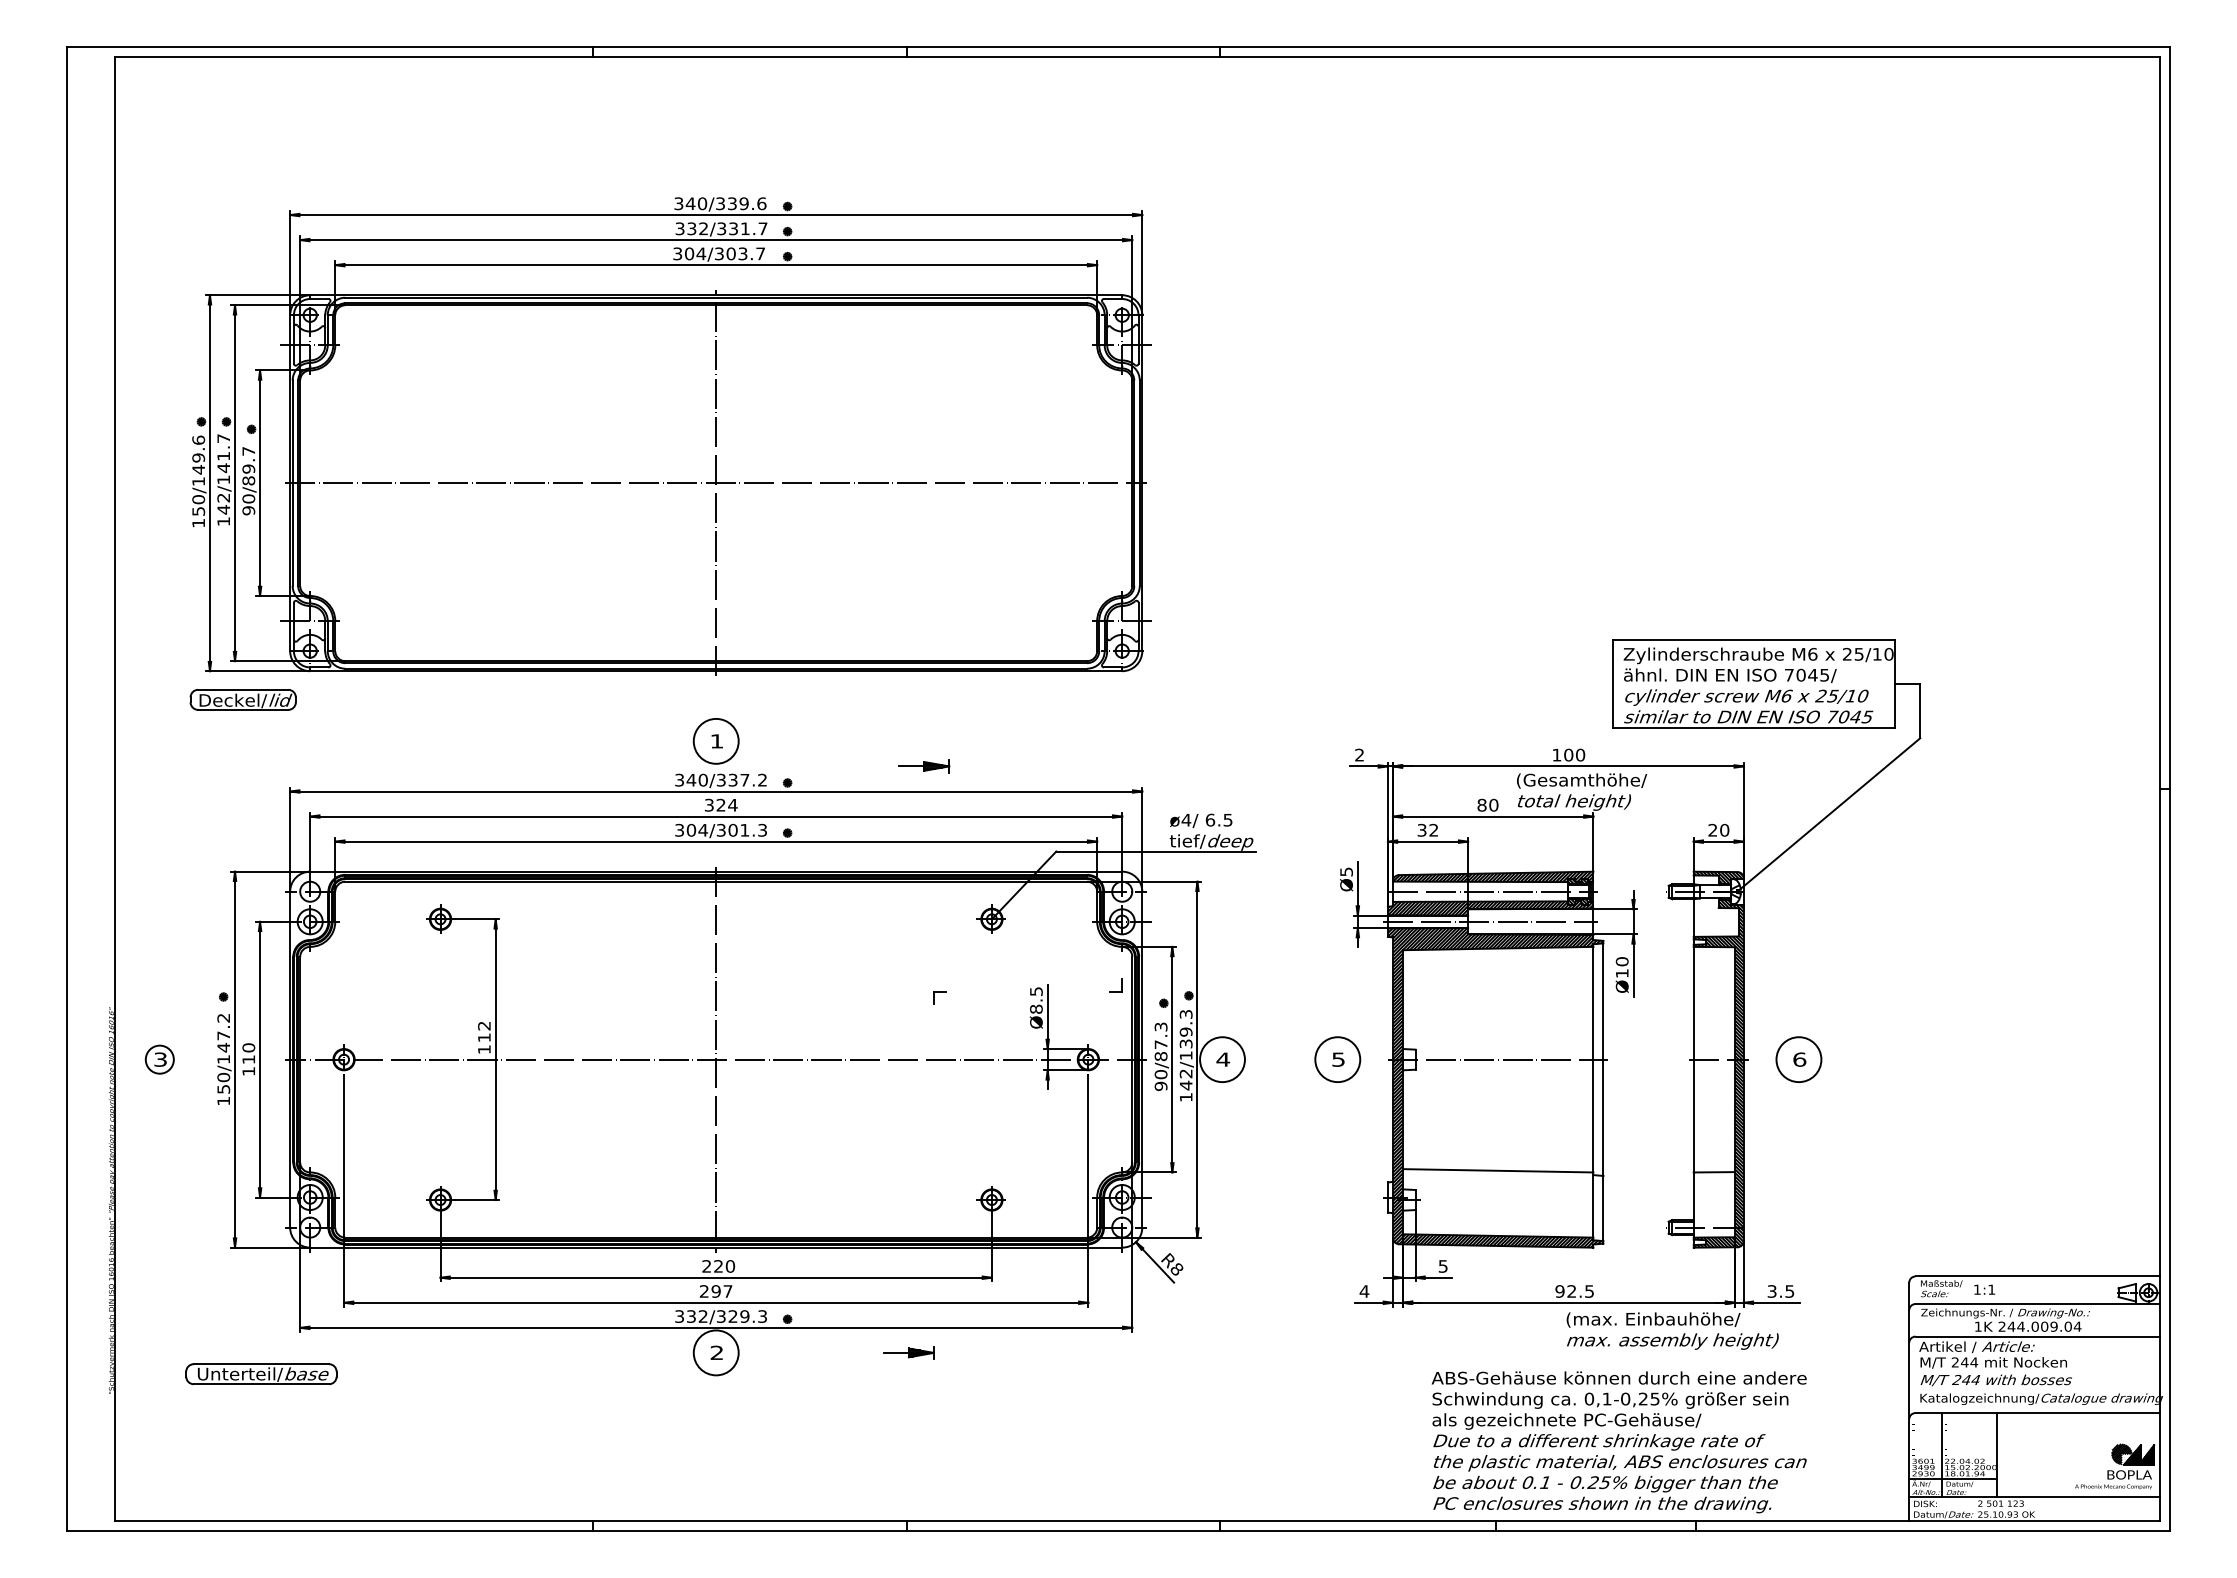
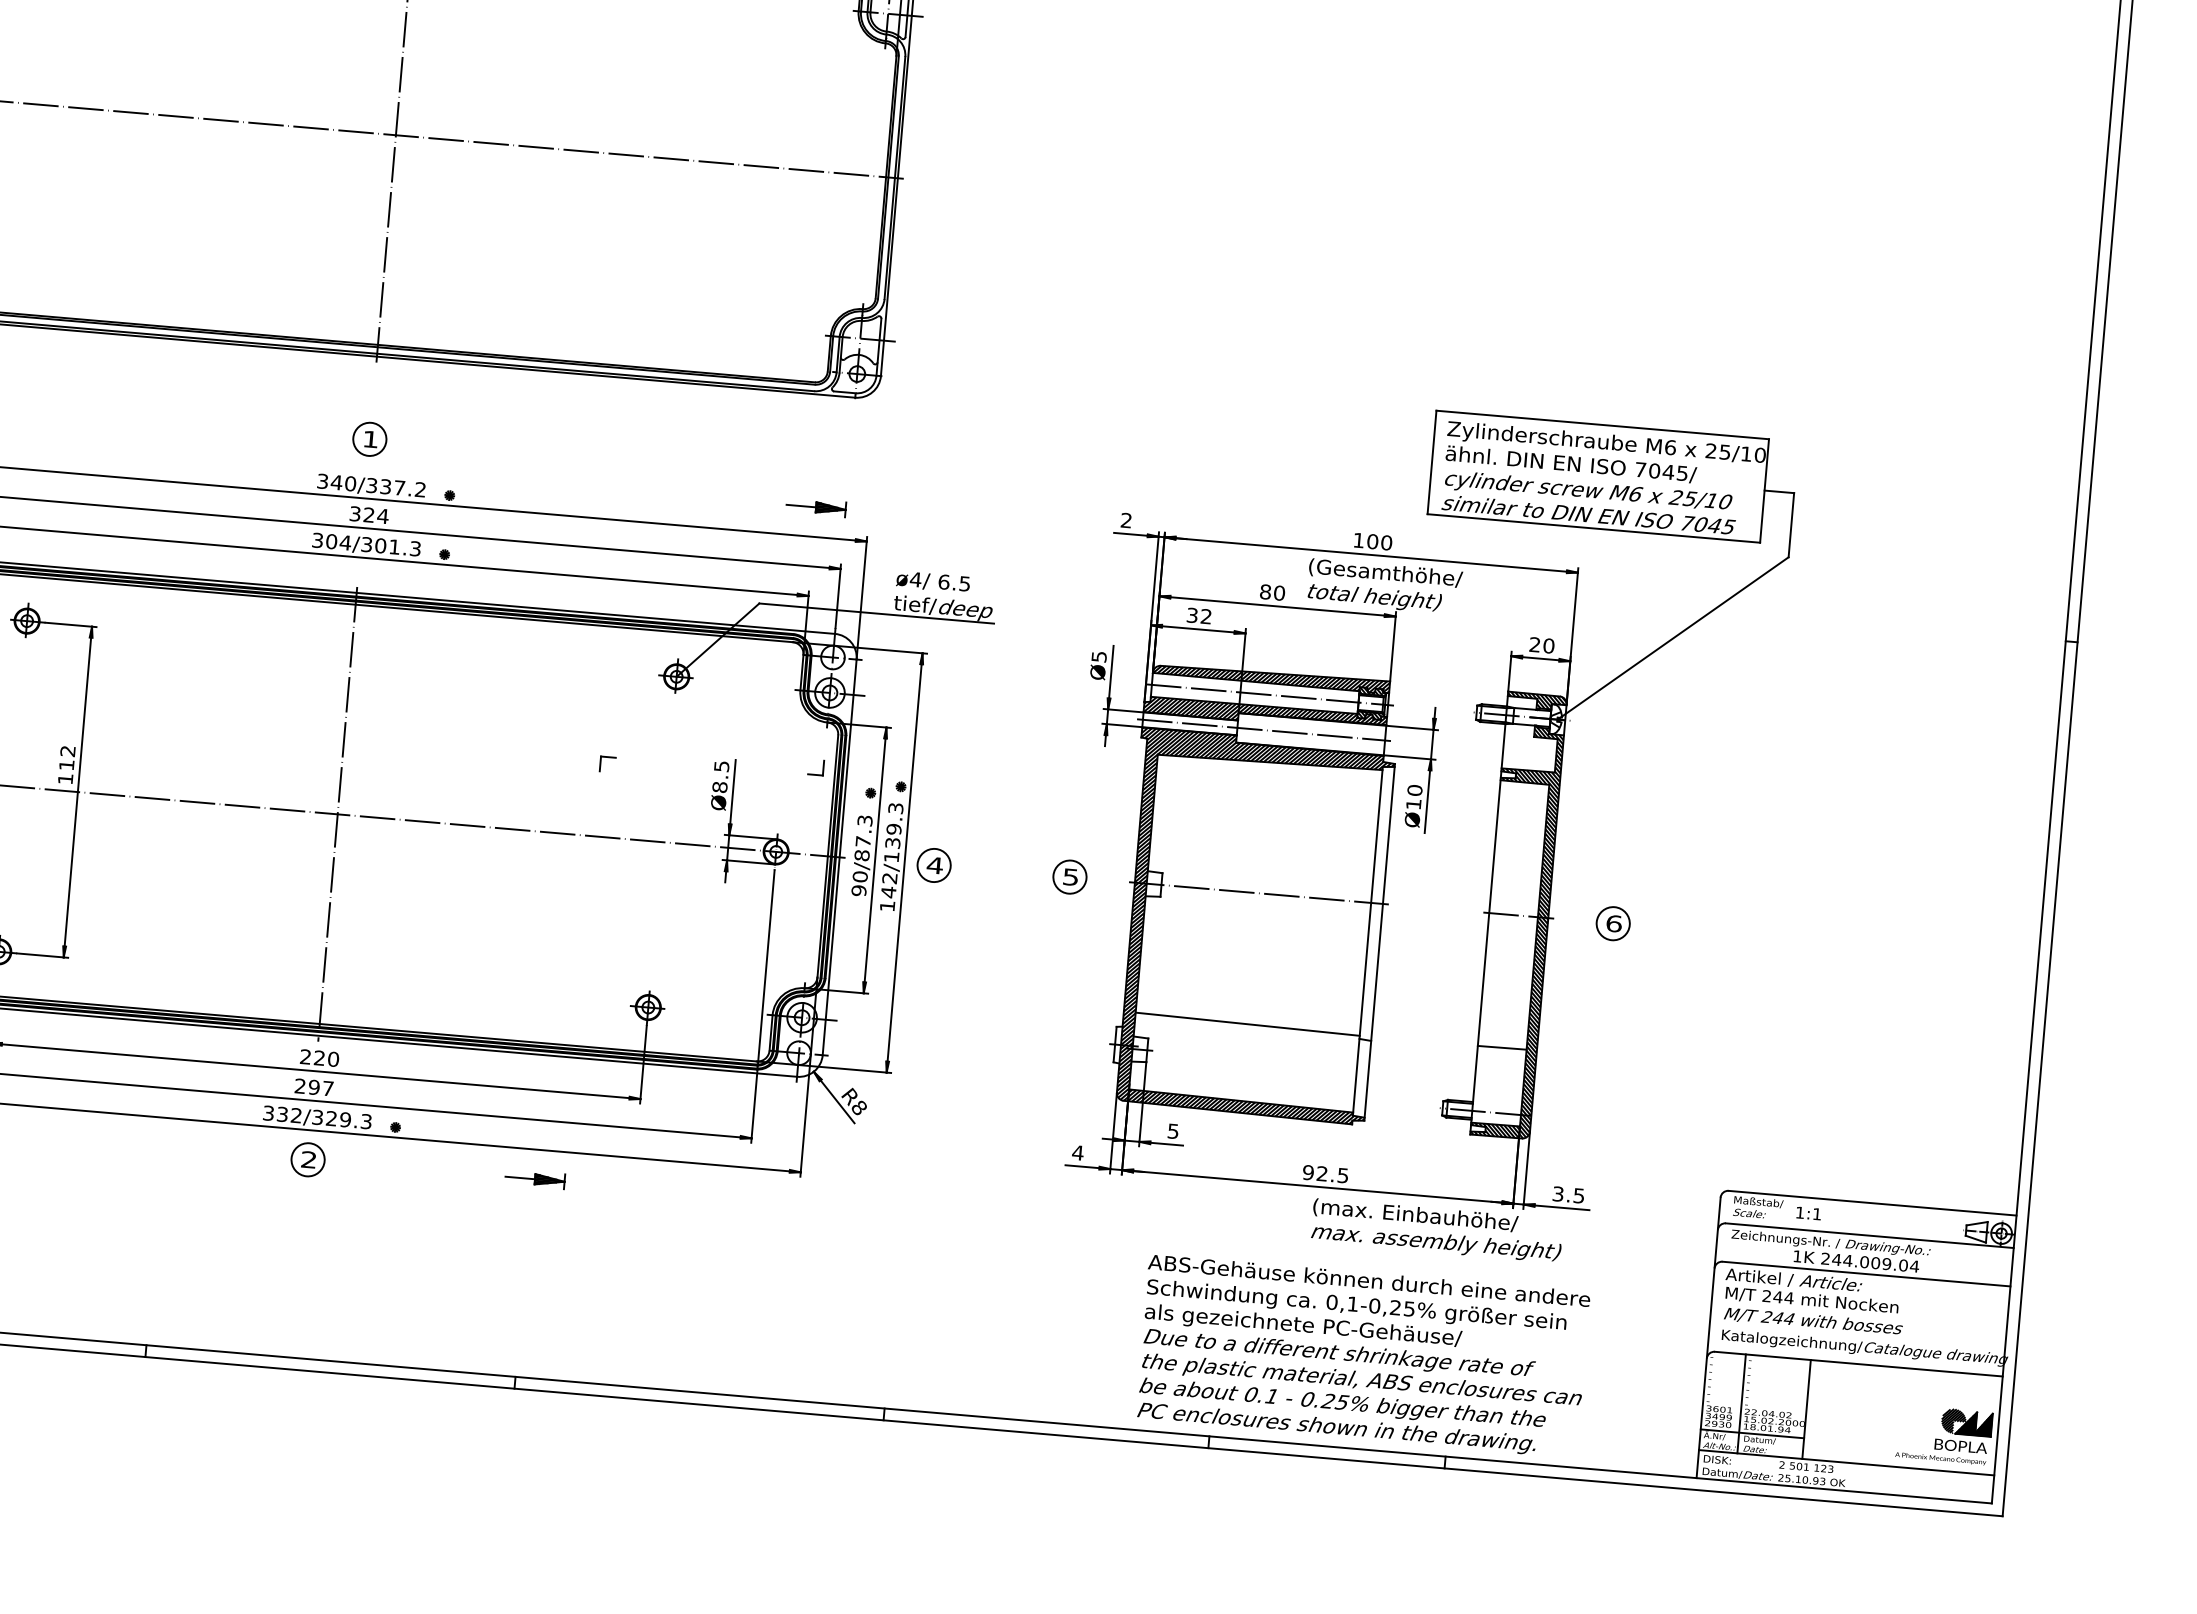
circle: (716, 741) -> (370, 439), size x0.62
part: (924, 766) -> (816, 507), moved
circle: (1222, 1059) -> (934, 865), size x0.62
circle: (1337, 1059) -> (1069, 876), size x0.62
circle: (1798, 1059) -> (1612, 923), size x0.62
circle: (716, 1352) -> (308, 1159), size x0.62

